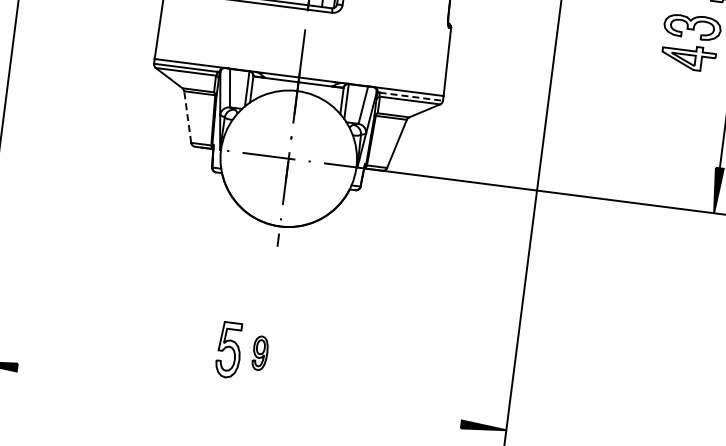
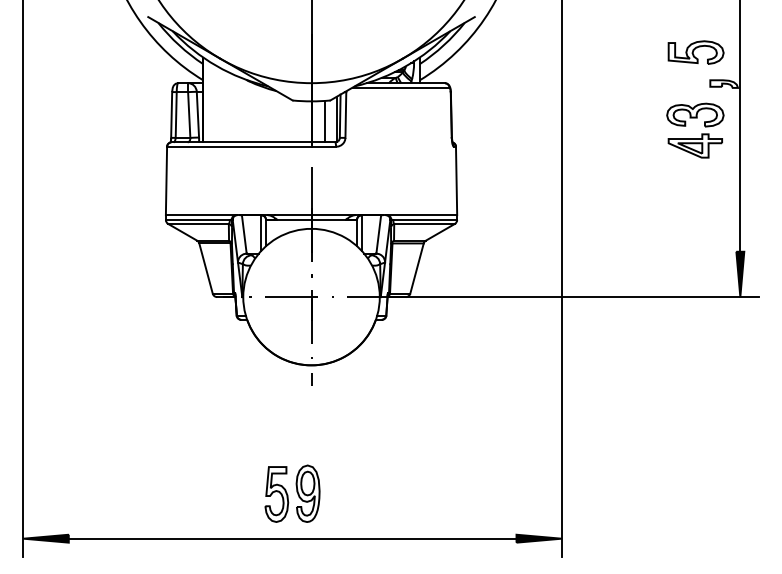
line: (411, 96) -> (425, 219), dashed -> solid
line: (187, 116) -> (205, 268), dashed -> solid
part: (259, 353) -> (307, 493), size x1.67
line: (239, 395) -> (292, 538), added

